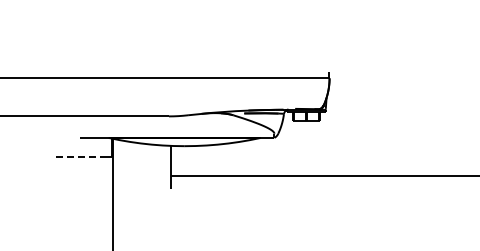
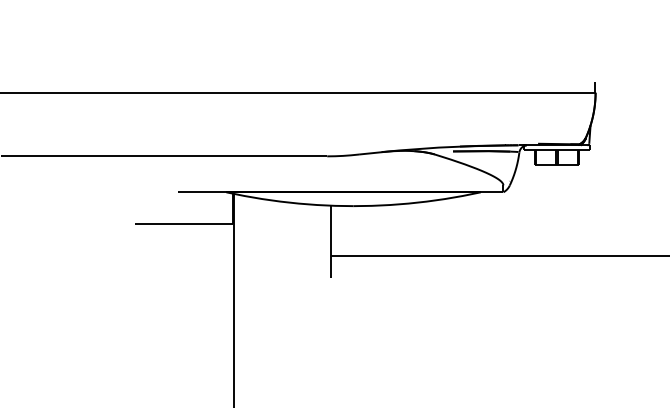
line: (79, 156) -> (177, 223), dashed -> solid

